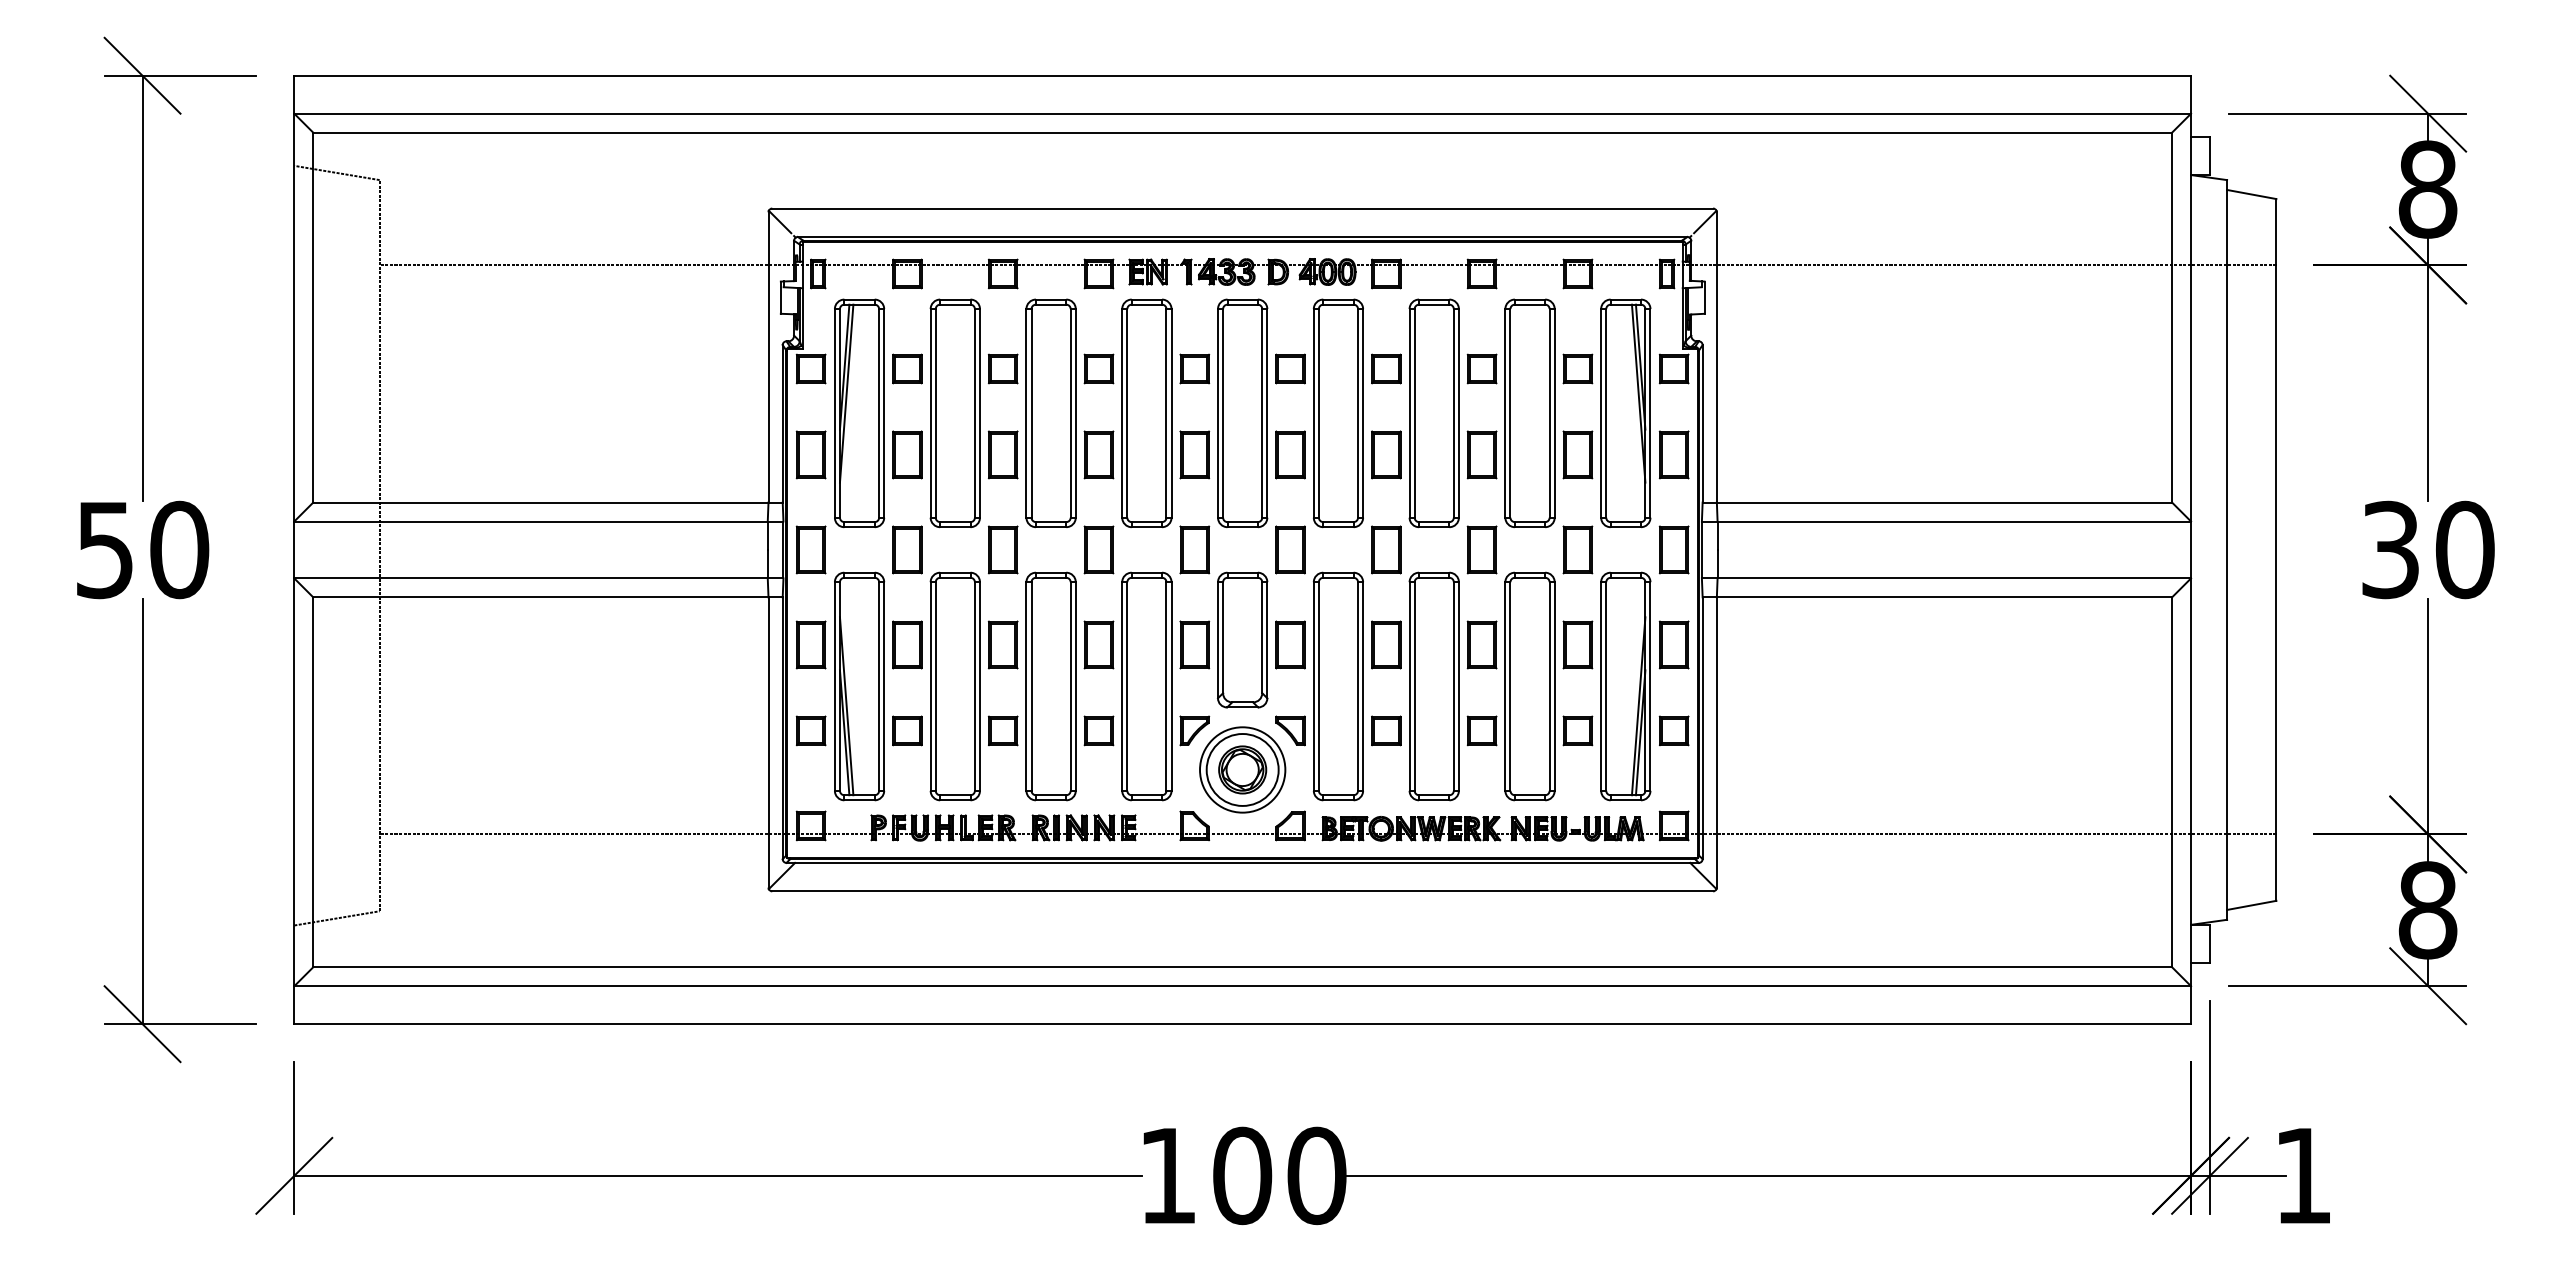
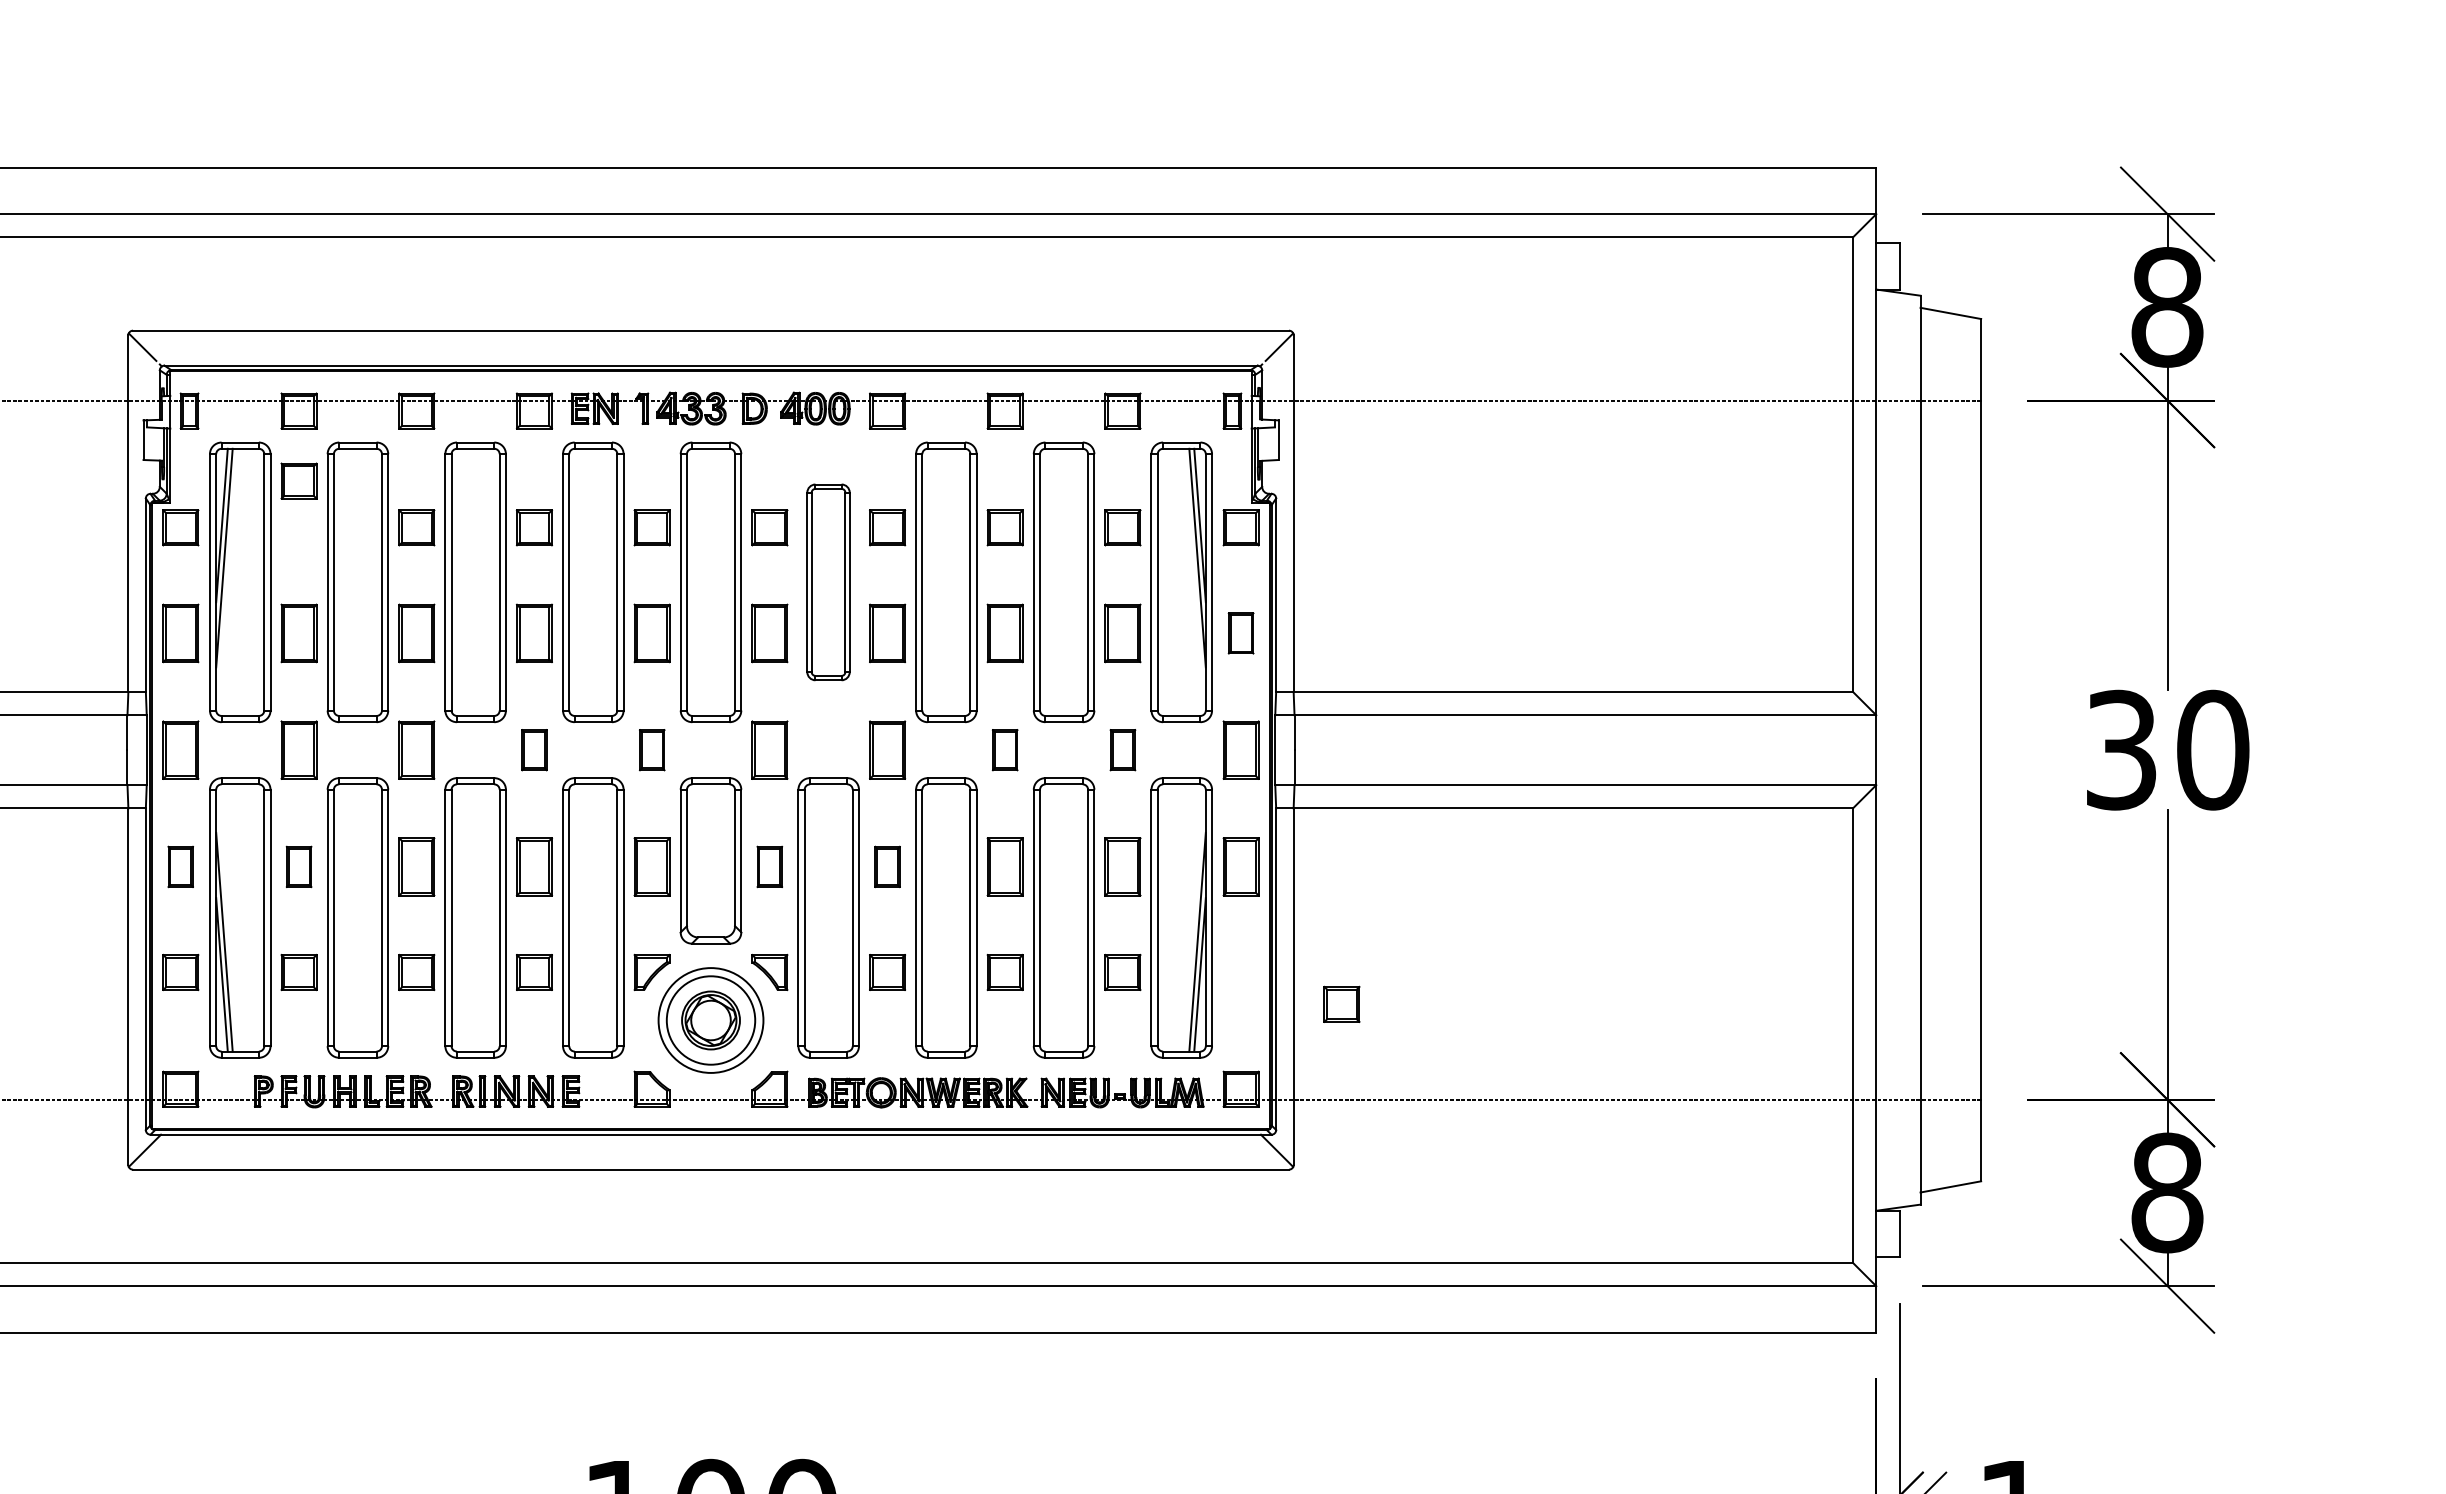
part: (907, 368) -> (299, 480), moved
part: (1337, 413) -> (827, 582), size x0.7
part: (1673, 454) -> (1240, 632), size x0.7
part: (1098, 549) -> (533, 749), size x0.7
part: (1194, 549) -> (651, 749), size x0.7
part: (1481, 549) -> (1004, 749), size x0.7
part: (1577, 549) -> (1122, 749), size x0.7
part: (810, 644) -> (179, 866), size x0.7
part: (907, 644) -> (299, 866), size x0.7
part: (1290, 644) -> (769, 866), size x0.7
part: (1386, 644) -> (887, 866), size x0.7
part: (1673, 730) -> (1341, 1003), moved

